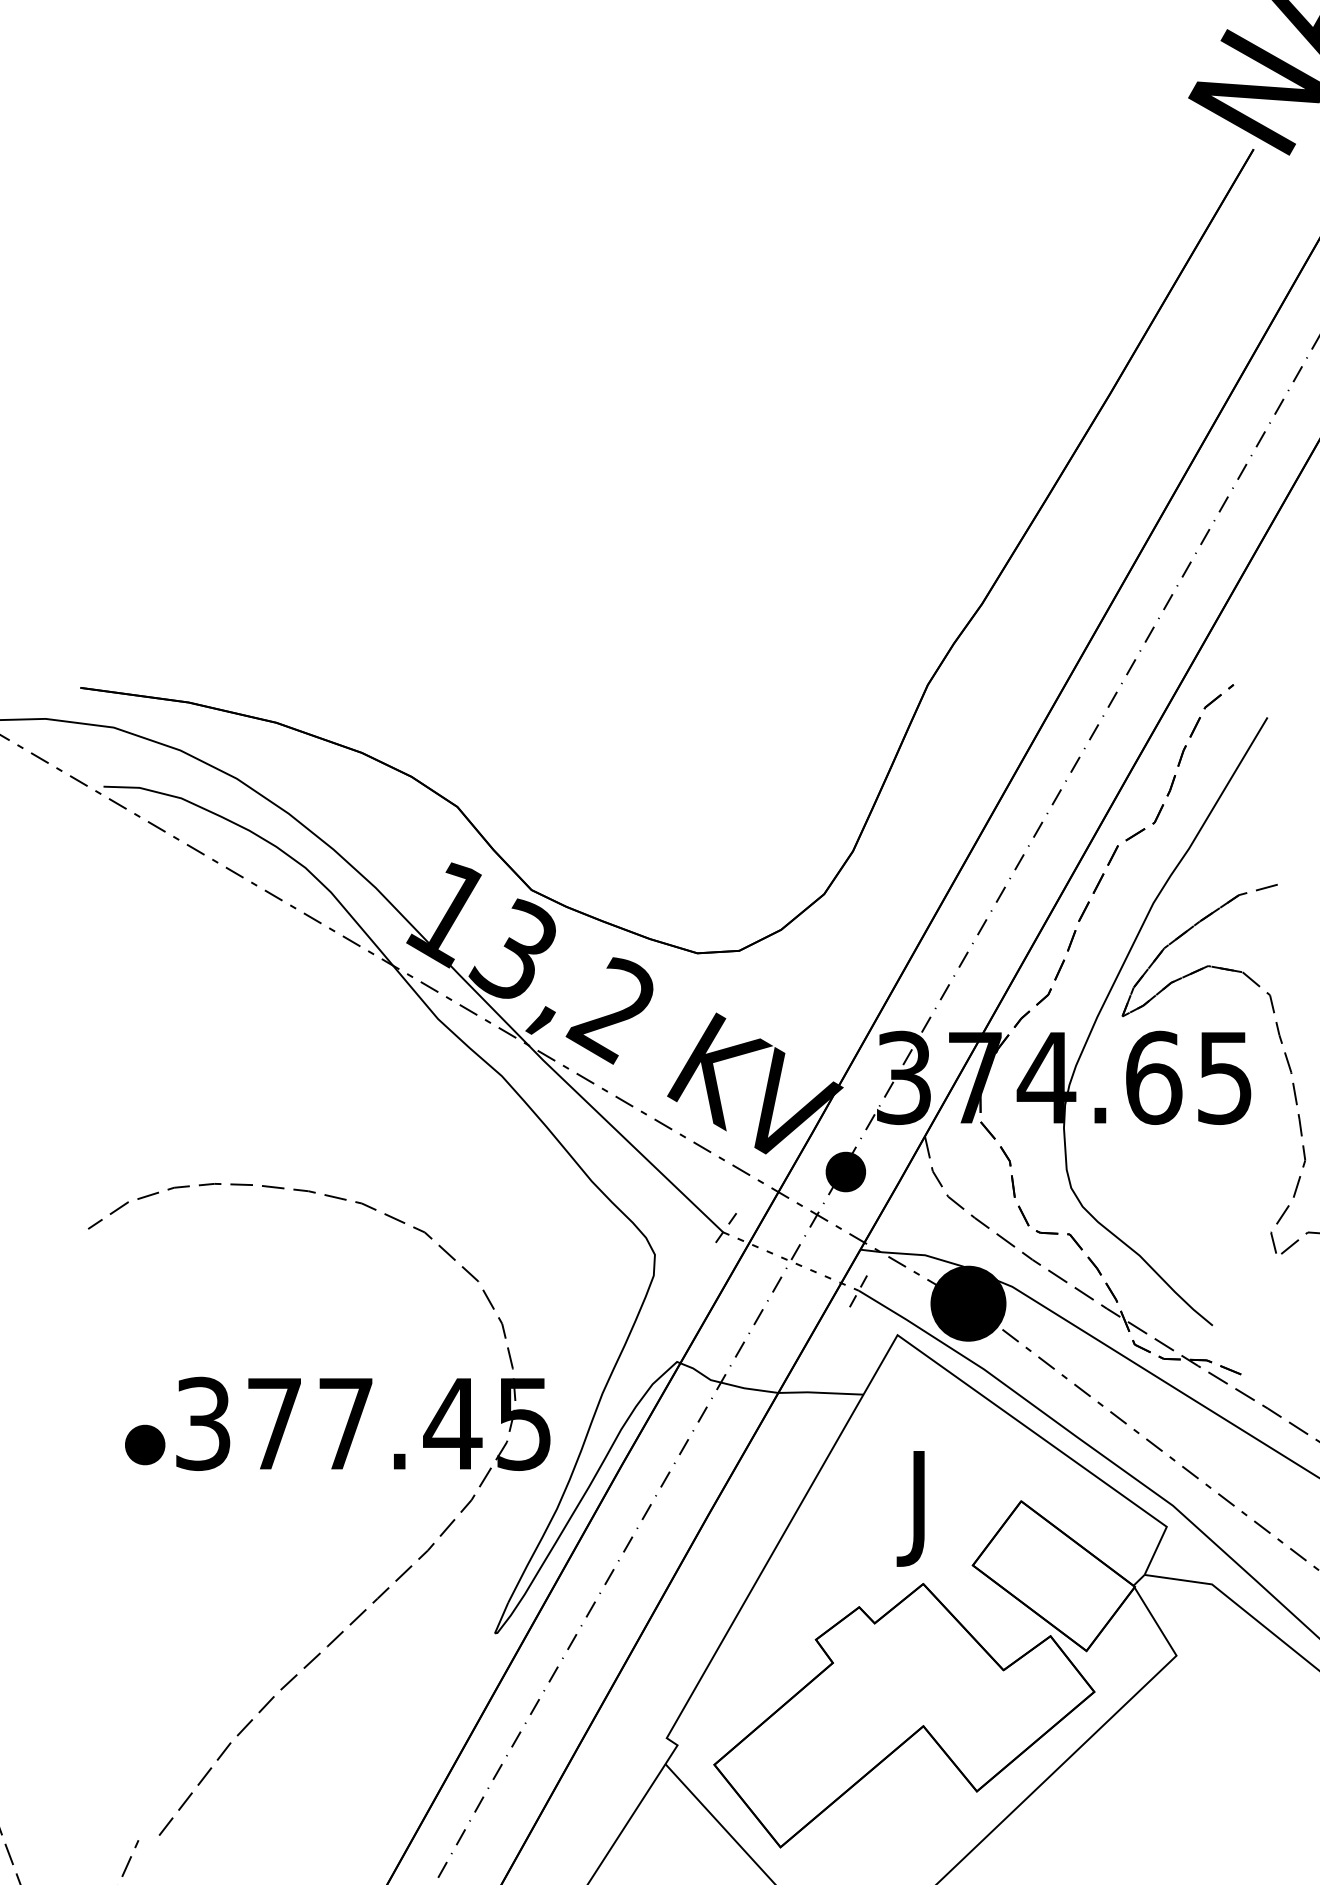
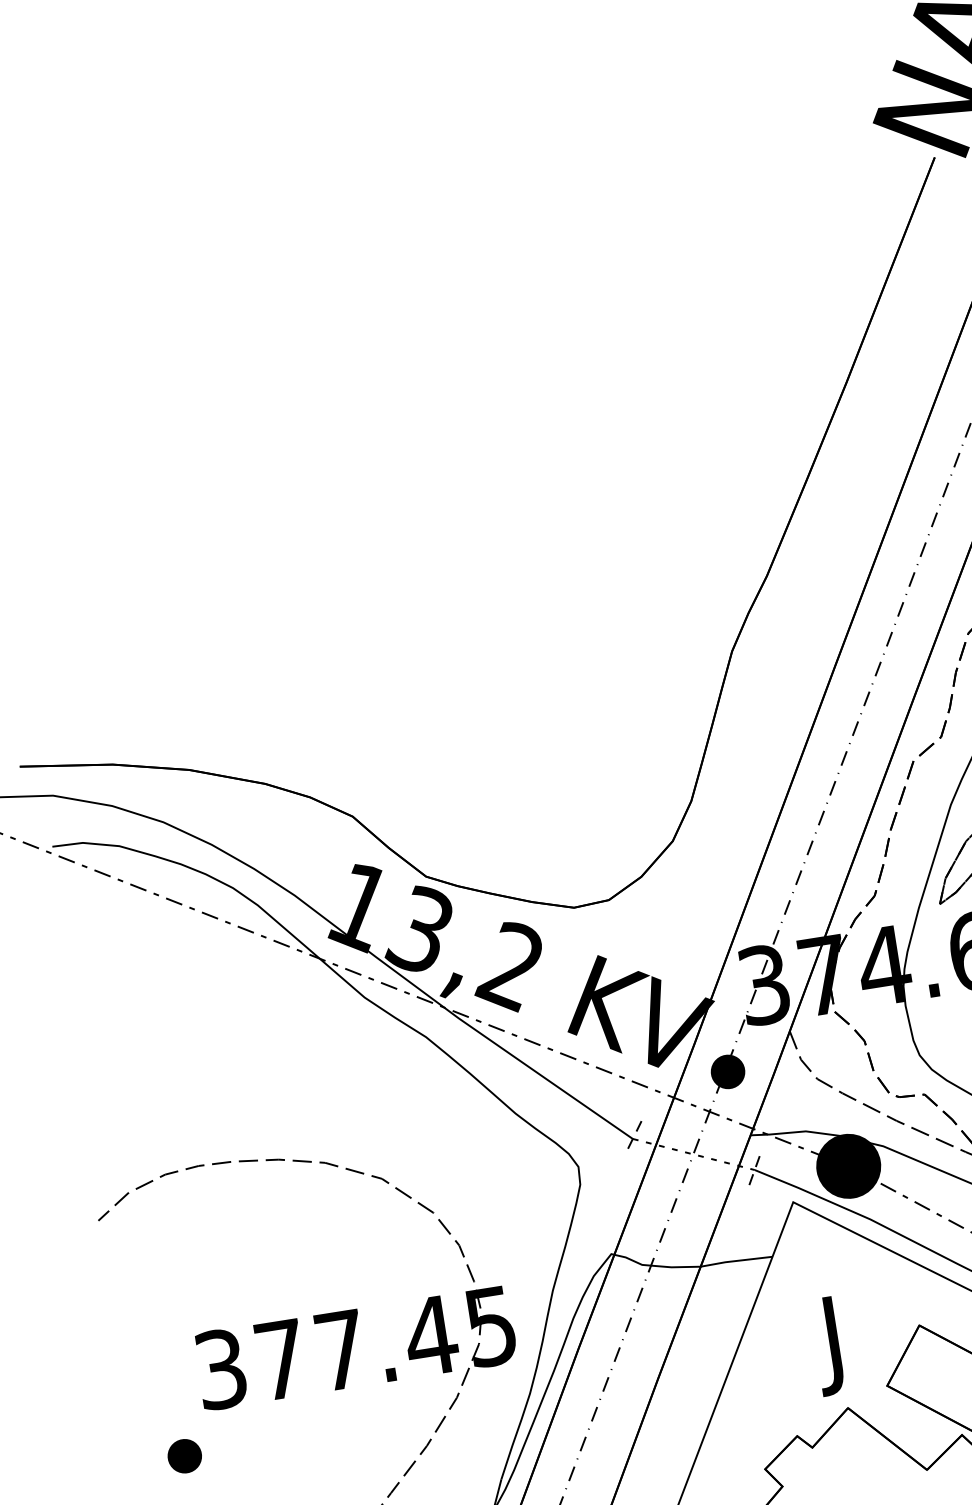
part: (145, 1444) -> (185, 1455), moved

